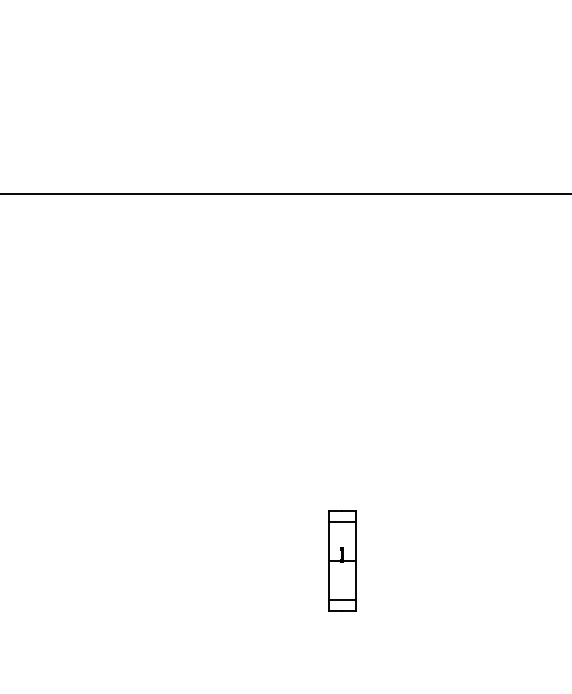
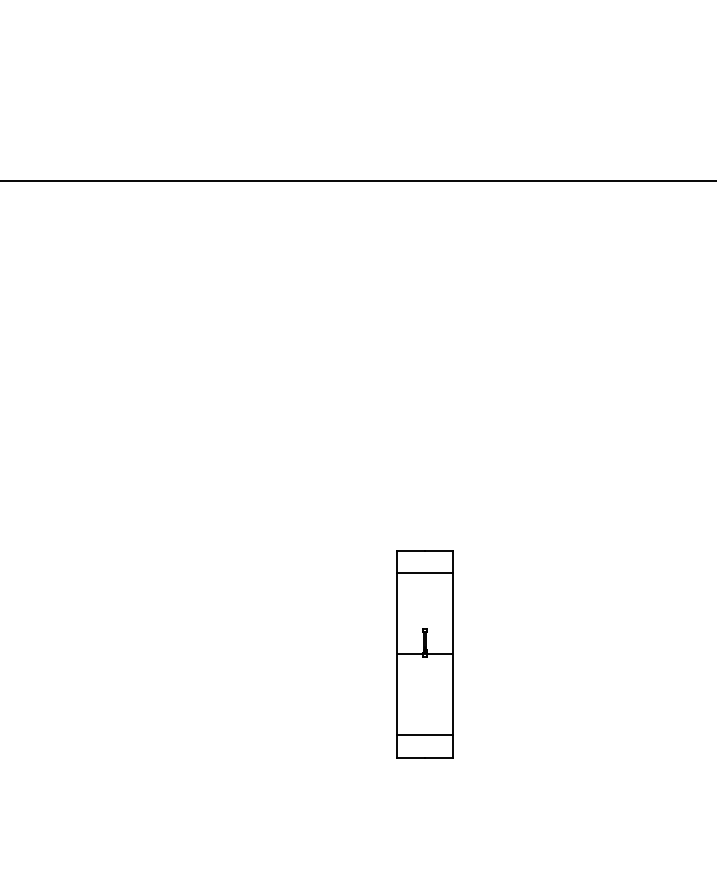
part: (342, 560) -> (425, 654), size x1.6

